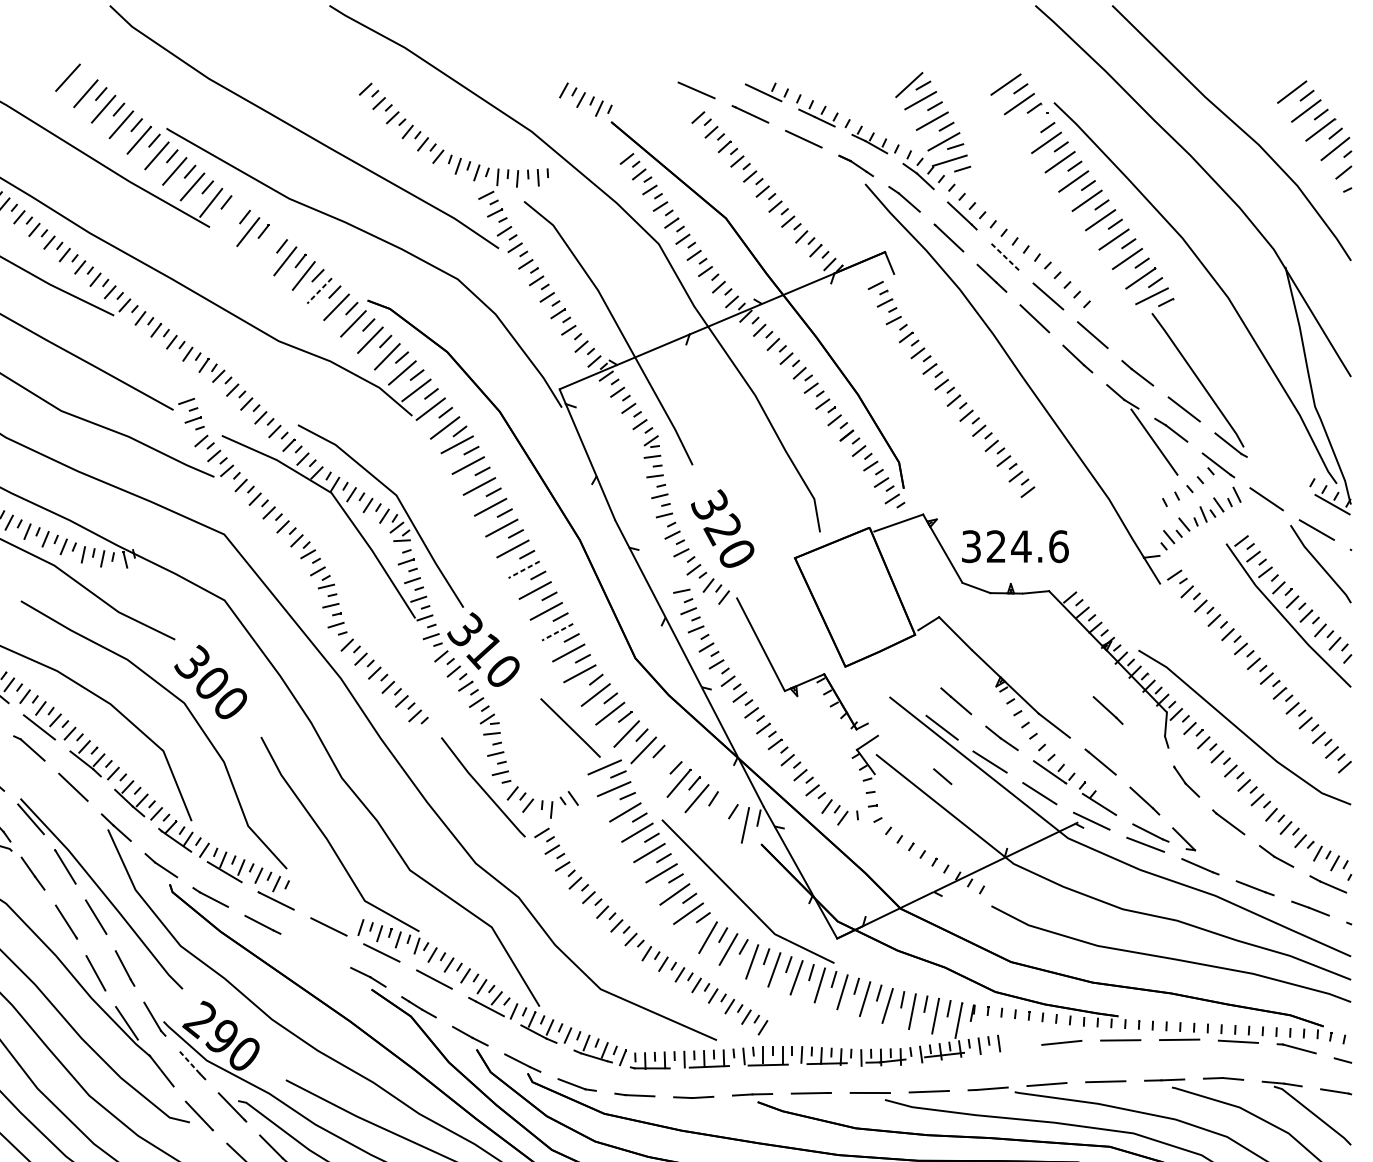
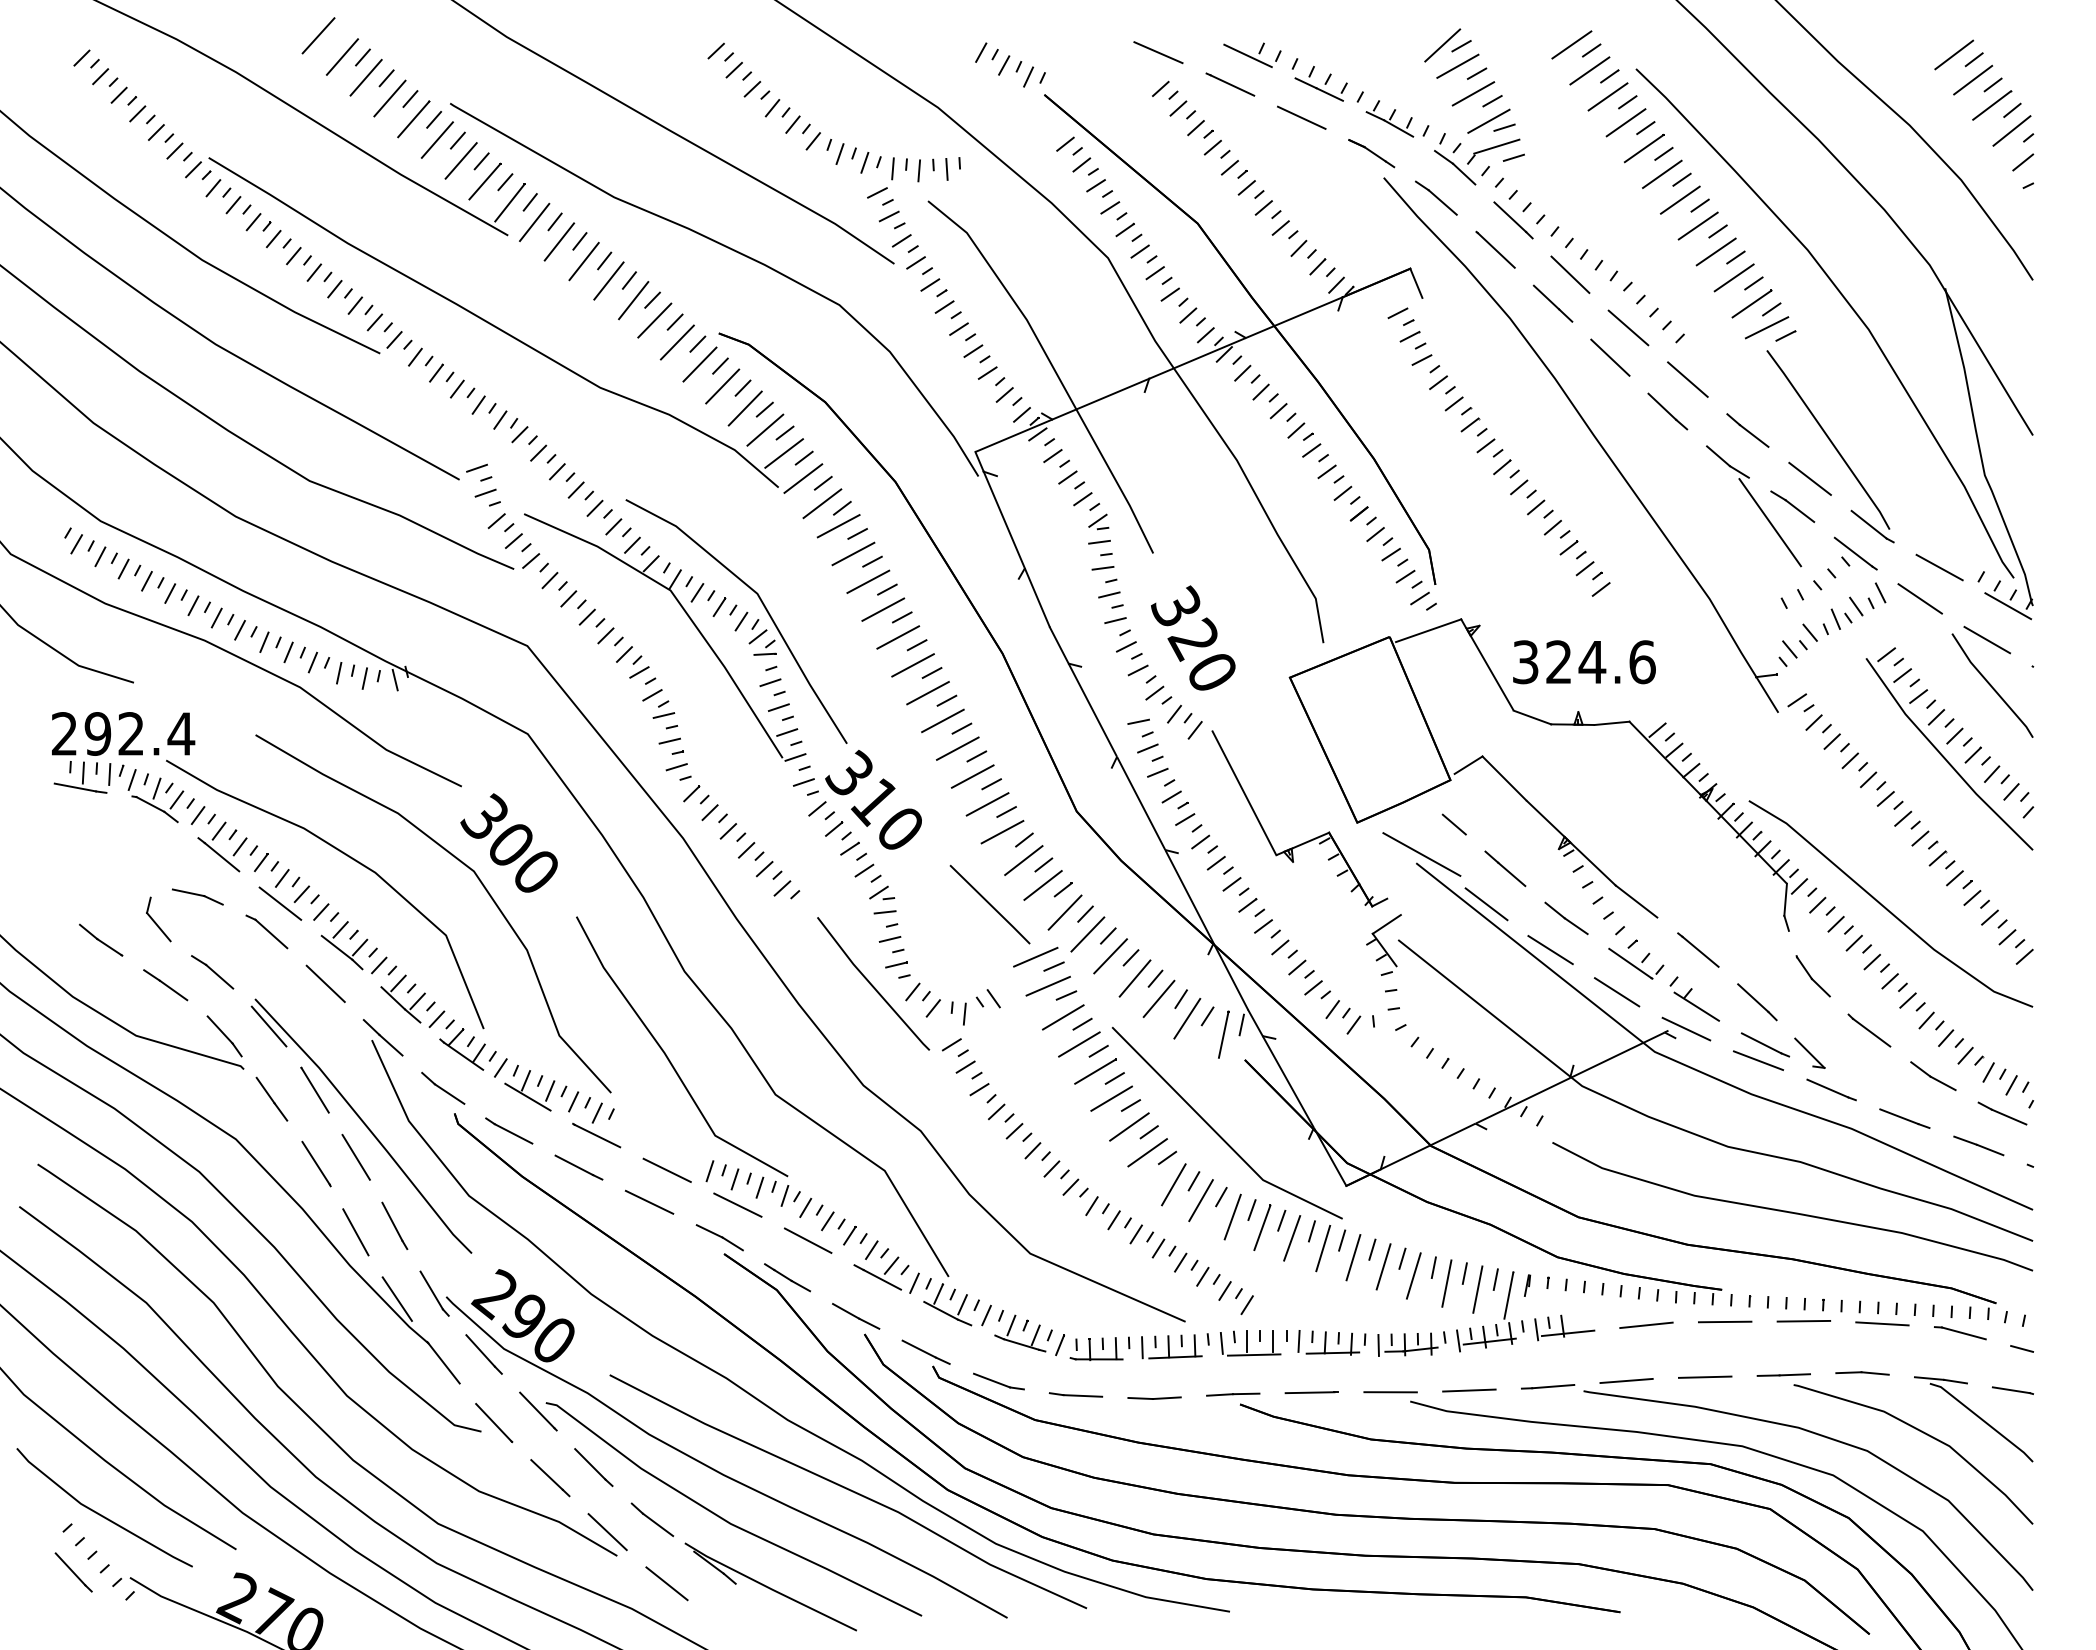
line: (1032, 123) -> (1607, 96), added
line: (229, 217) -> (534, 222), added
line: (266, 246) -> (583, 261), added
line: (1004, 256) -> (1570, 274), dashed -> solid
line: (319, 290) -> (654, 320), dashed -> solid
line: (1281, 475) -> (1939, 567), added
line: (524, 570) -> (928, 693), dashed -> solid
line: (557, 632) -> (972, 776), dashed -> solid
line: (893, 690) -> (1421, 854), added
line: (1108, 710) -> (1708, 881), removed
line: (660, 766) -> (1110, 956), added
line: (942, 776) -> (1453, 824), moved
line: (718, 813) -> (1187, 1018), added
line: (315, 950) -> (649, 1201), added
line: (1002, 1049) -> (1567, 1333), added
line: (189, 1061) -> (480, 1350), dashed -> solid

